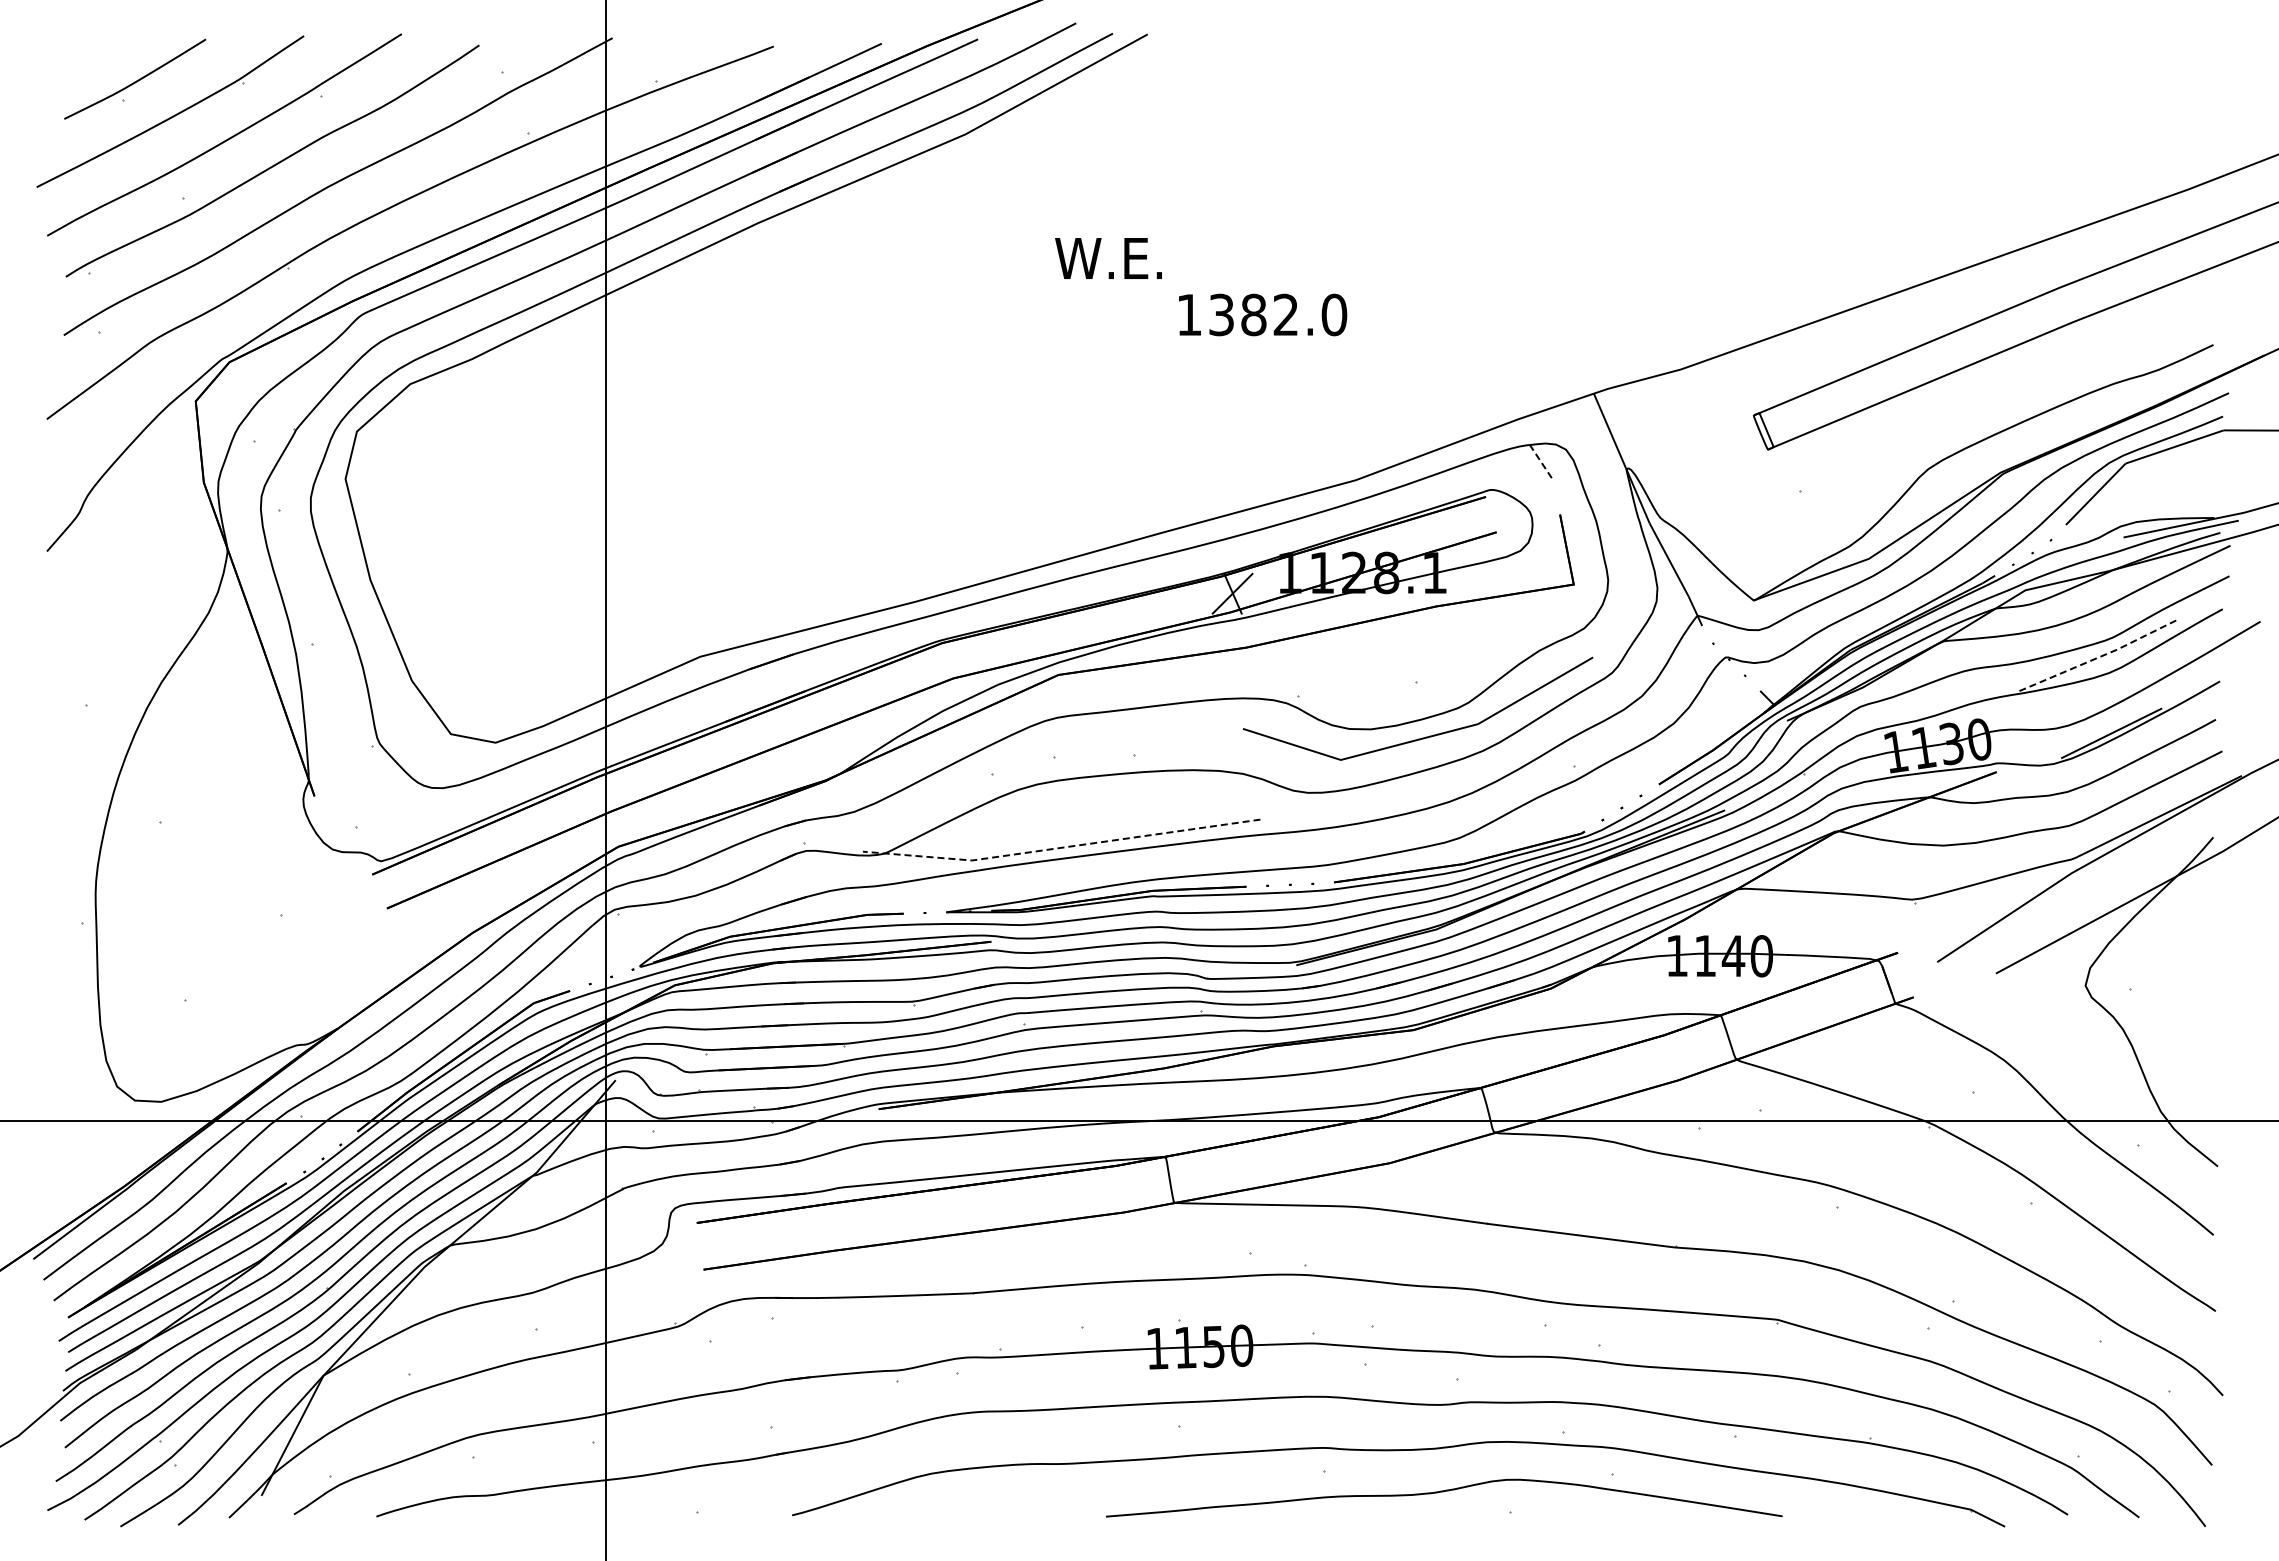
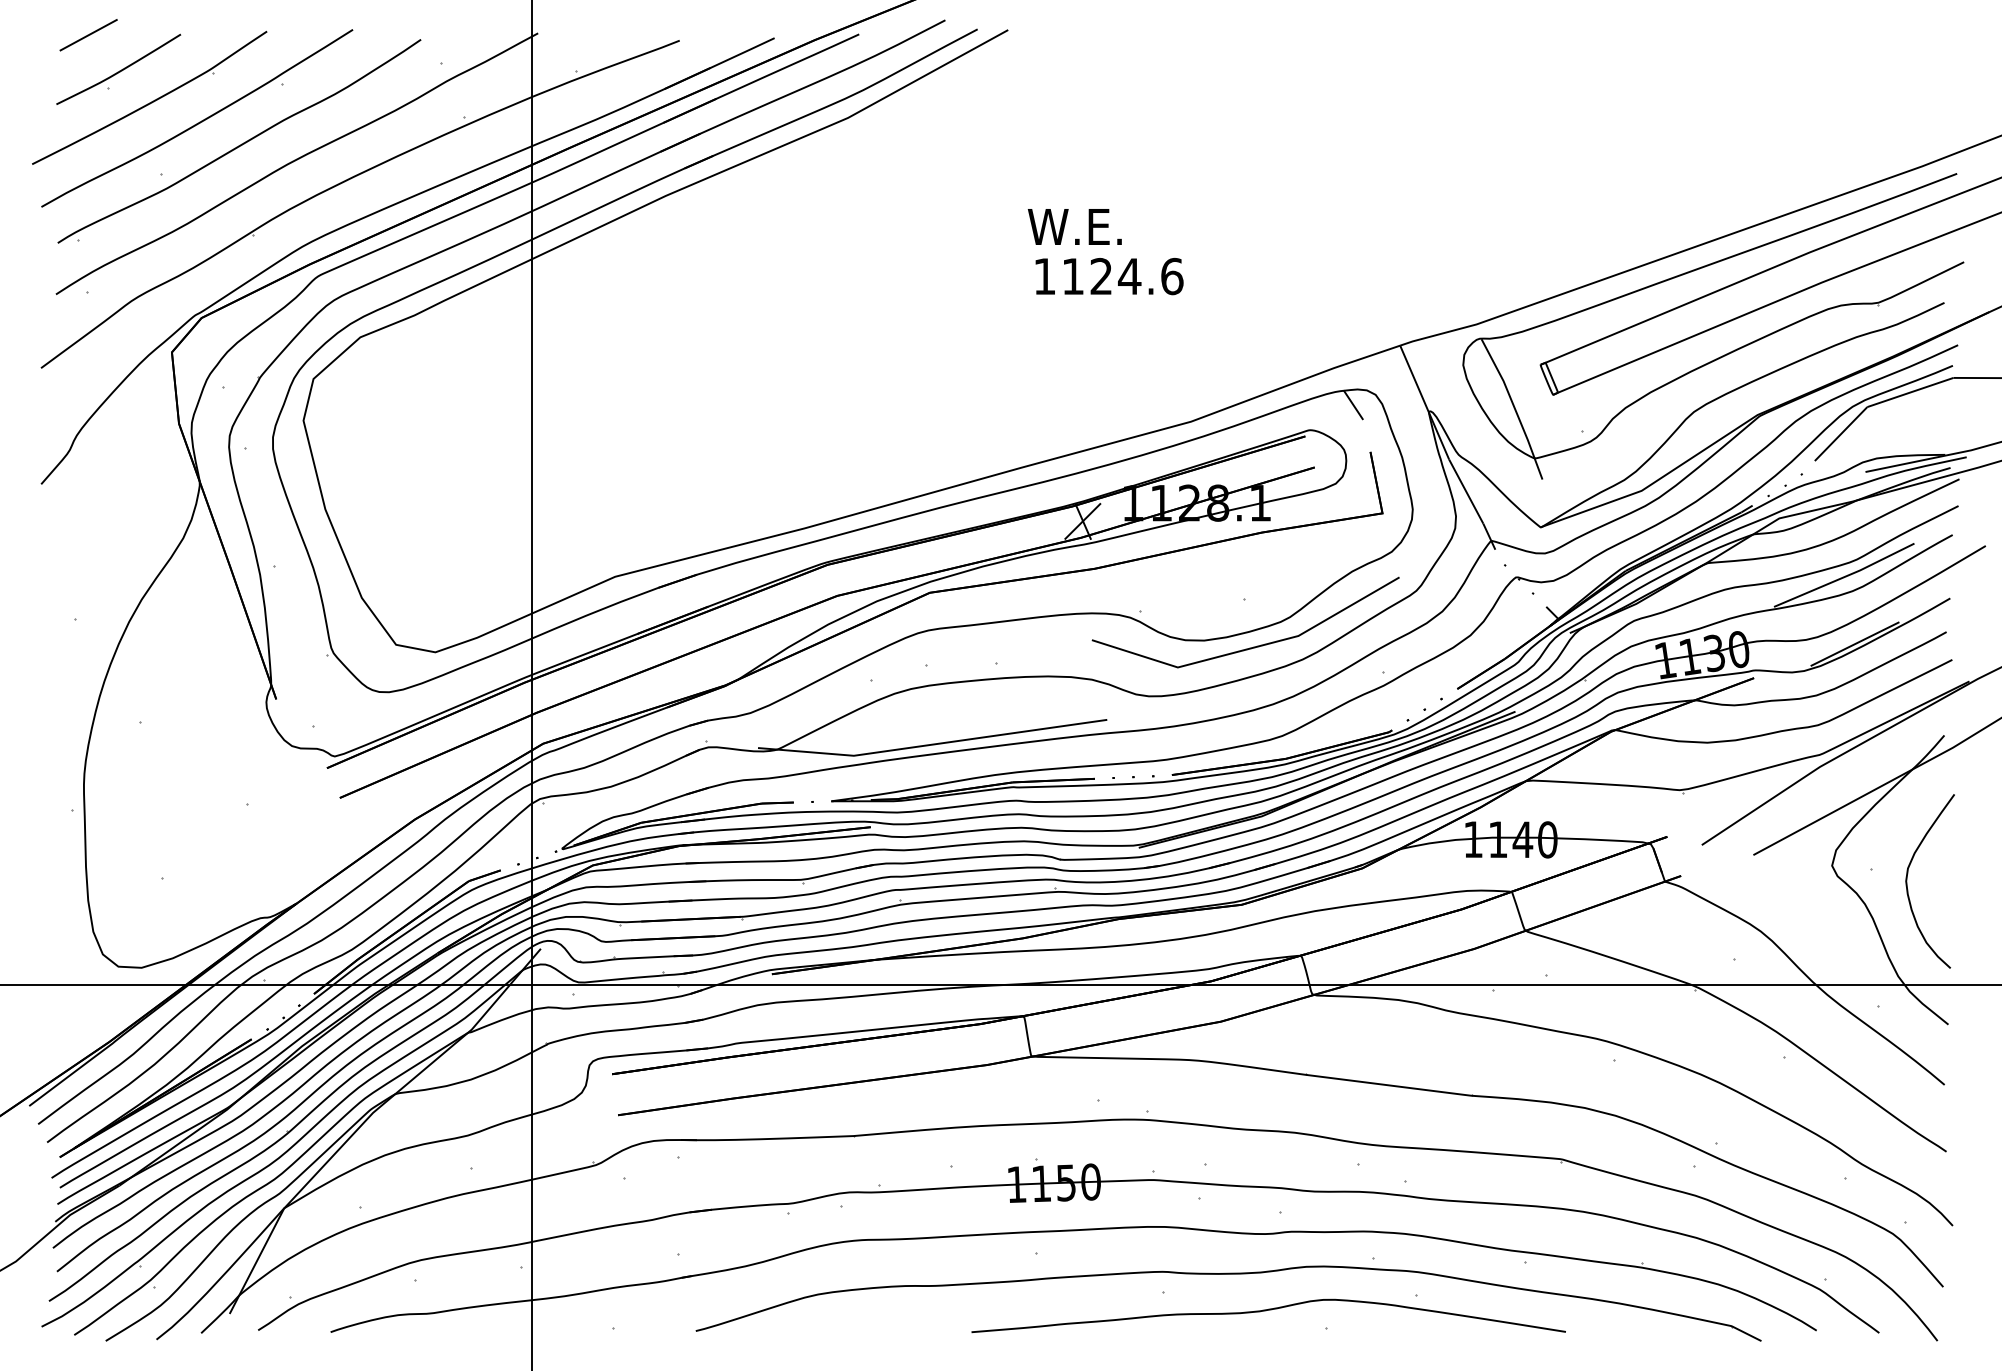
line: (100, 39) -> (88, 34), added
text: (1108, 258) -> (1074, 226), moved
text: (1278, 314) -> (1123, 276), 1382.0 -> 1124.6
part: (1965, 402) -> (1726, 353), added
line: (1540, 460) -> (1353, 404), dashed -> solid
line: (2101, 656) -> (1846, 576), dashed -> solid
line: (1060, 847) -> (931, 744), dashed -> solid
curve: (2171, 1000) -> (1907, 878), added

